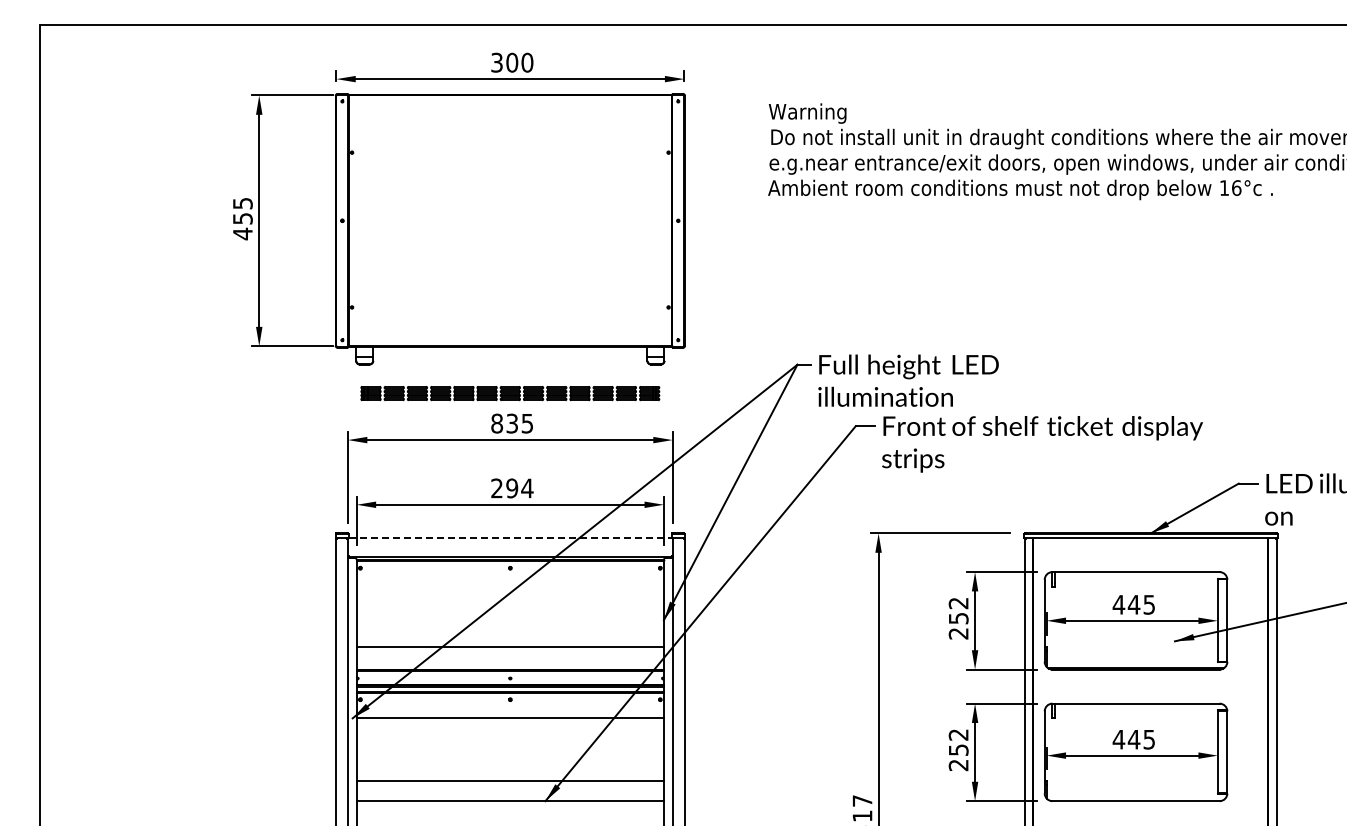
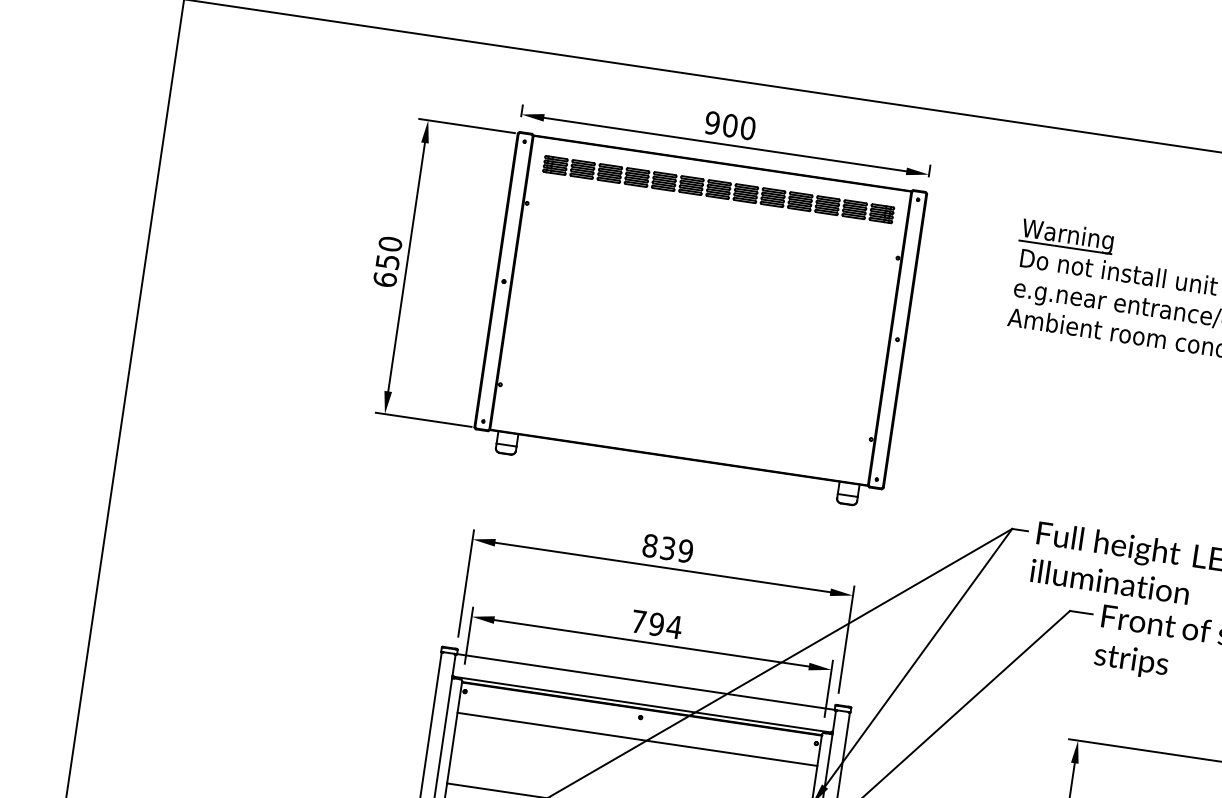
text: (496, 62) -> (711, 122), 300 -> 900
line: (806, 122) -> (1064, 246), added
text: (242, 218) -> (387, 261), 455 -> 650
part: (510, 393) -> (718, 189), moved
text: (527, 423) -> (685, 551), 835 -> 839
text: (496, 488) -> (638, 621), 294 -> 794
line: (510, 537) -> (646, 681), dashed -> solid
line: (509, 586) -> (636, 738), added

